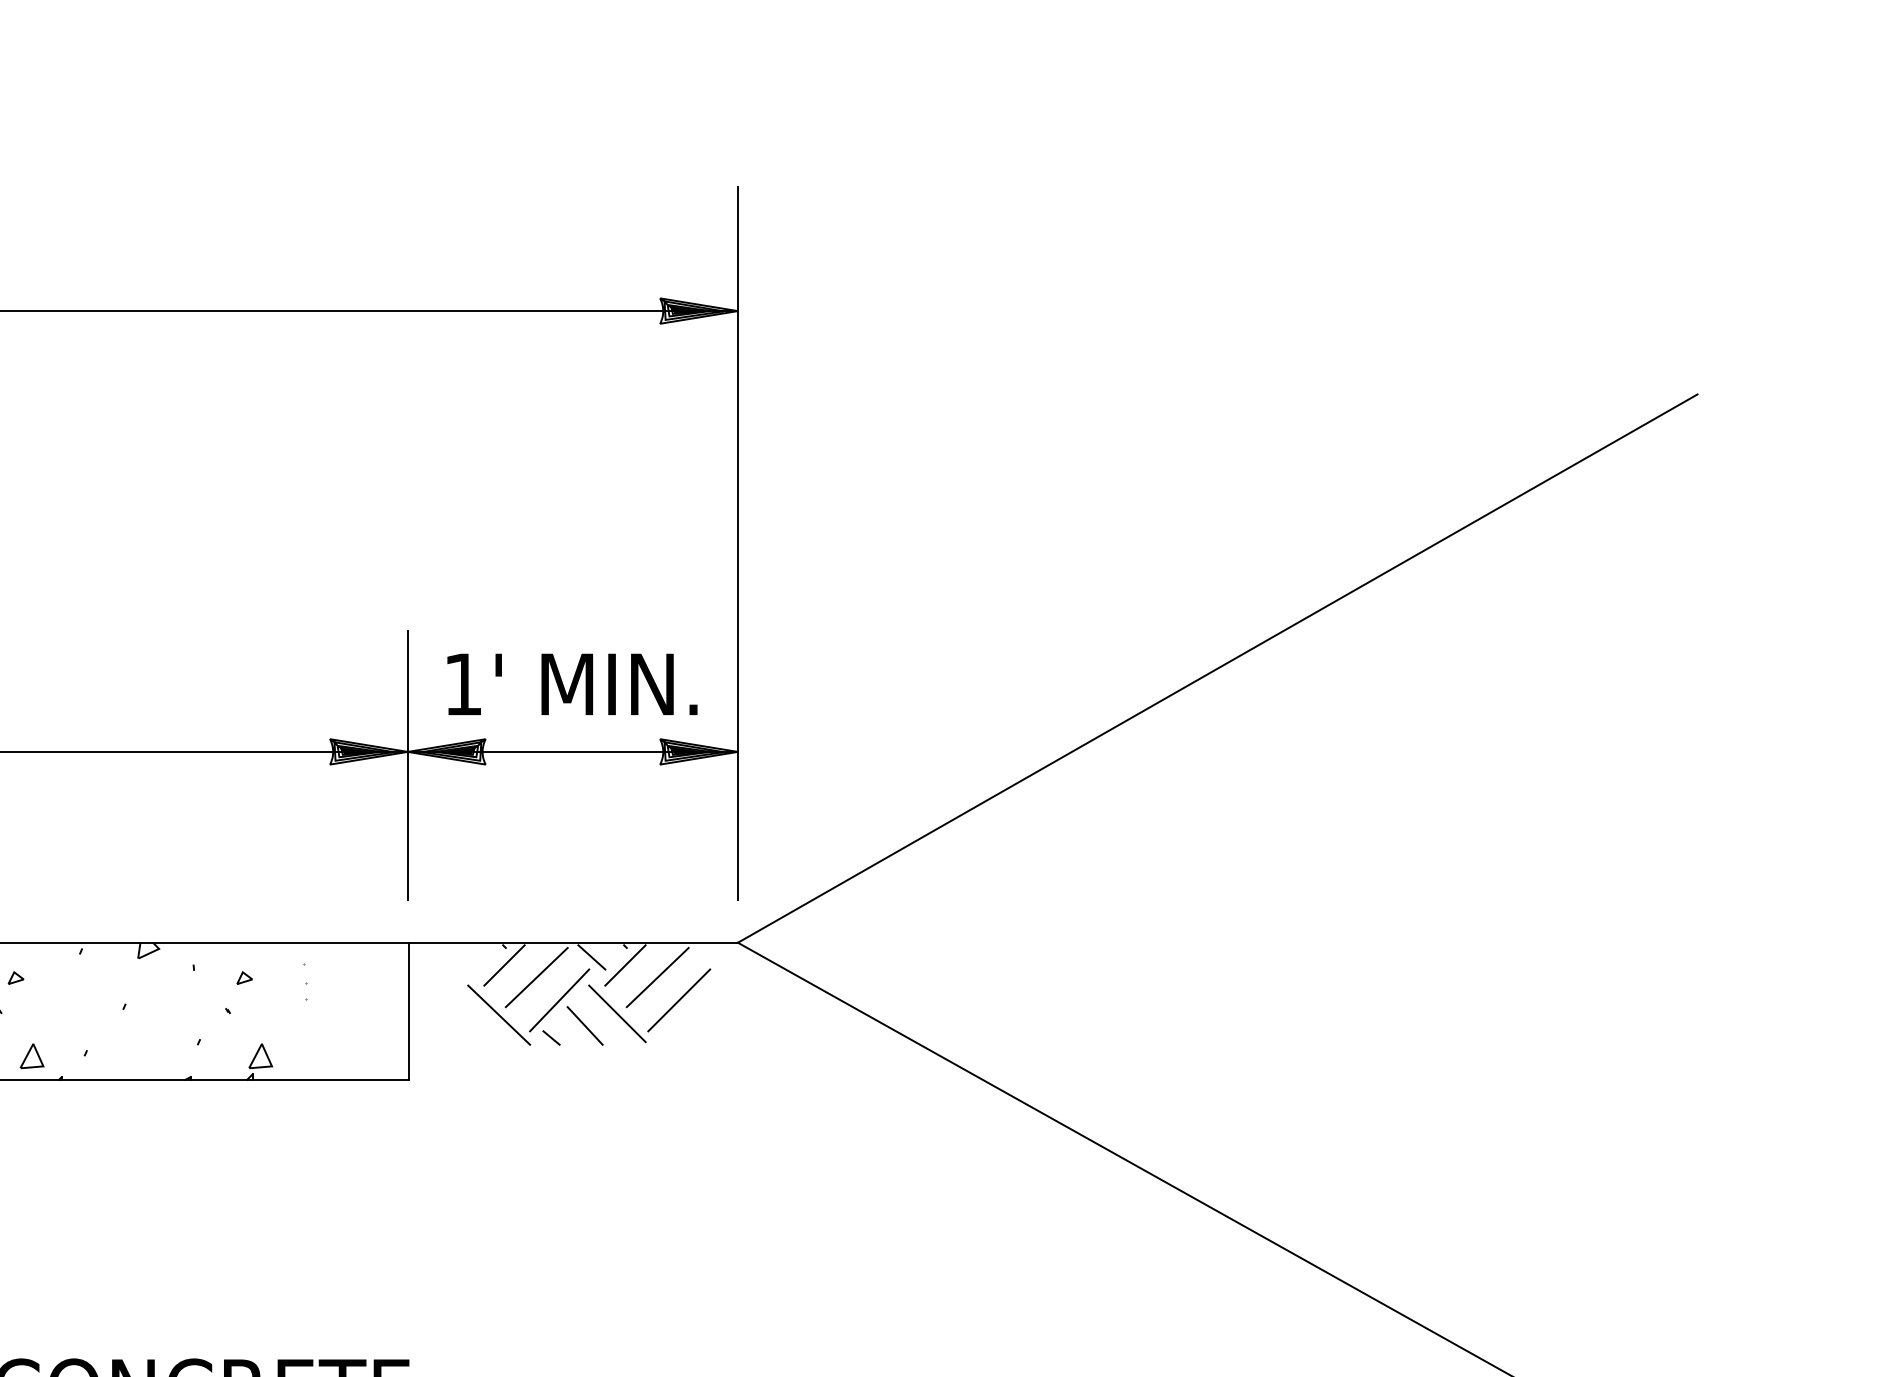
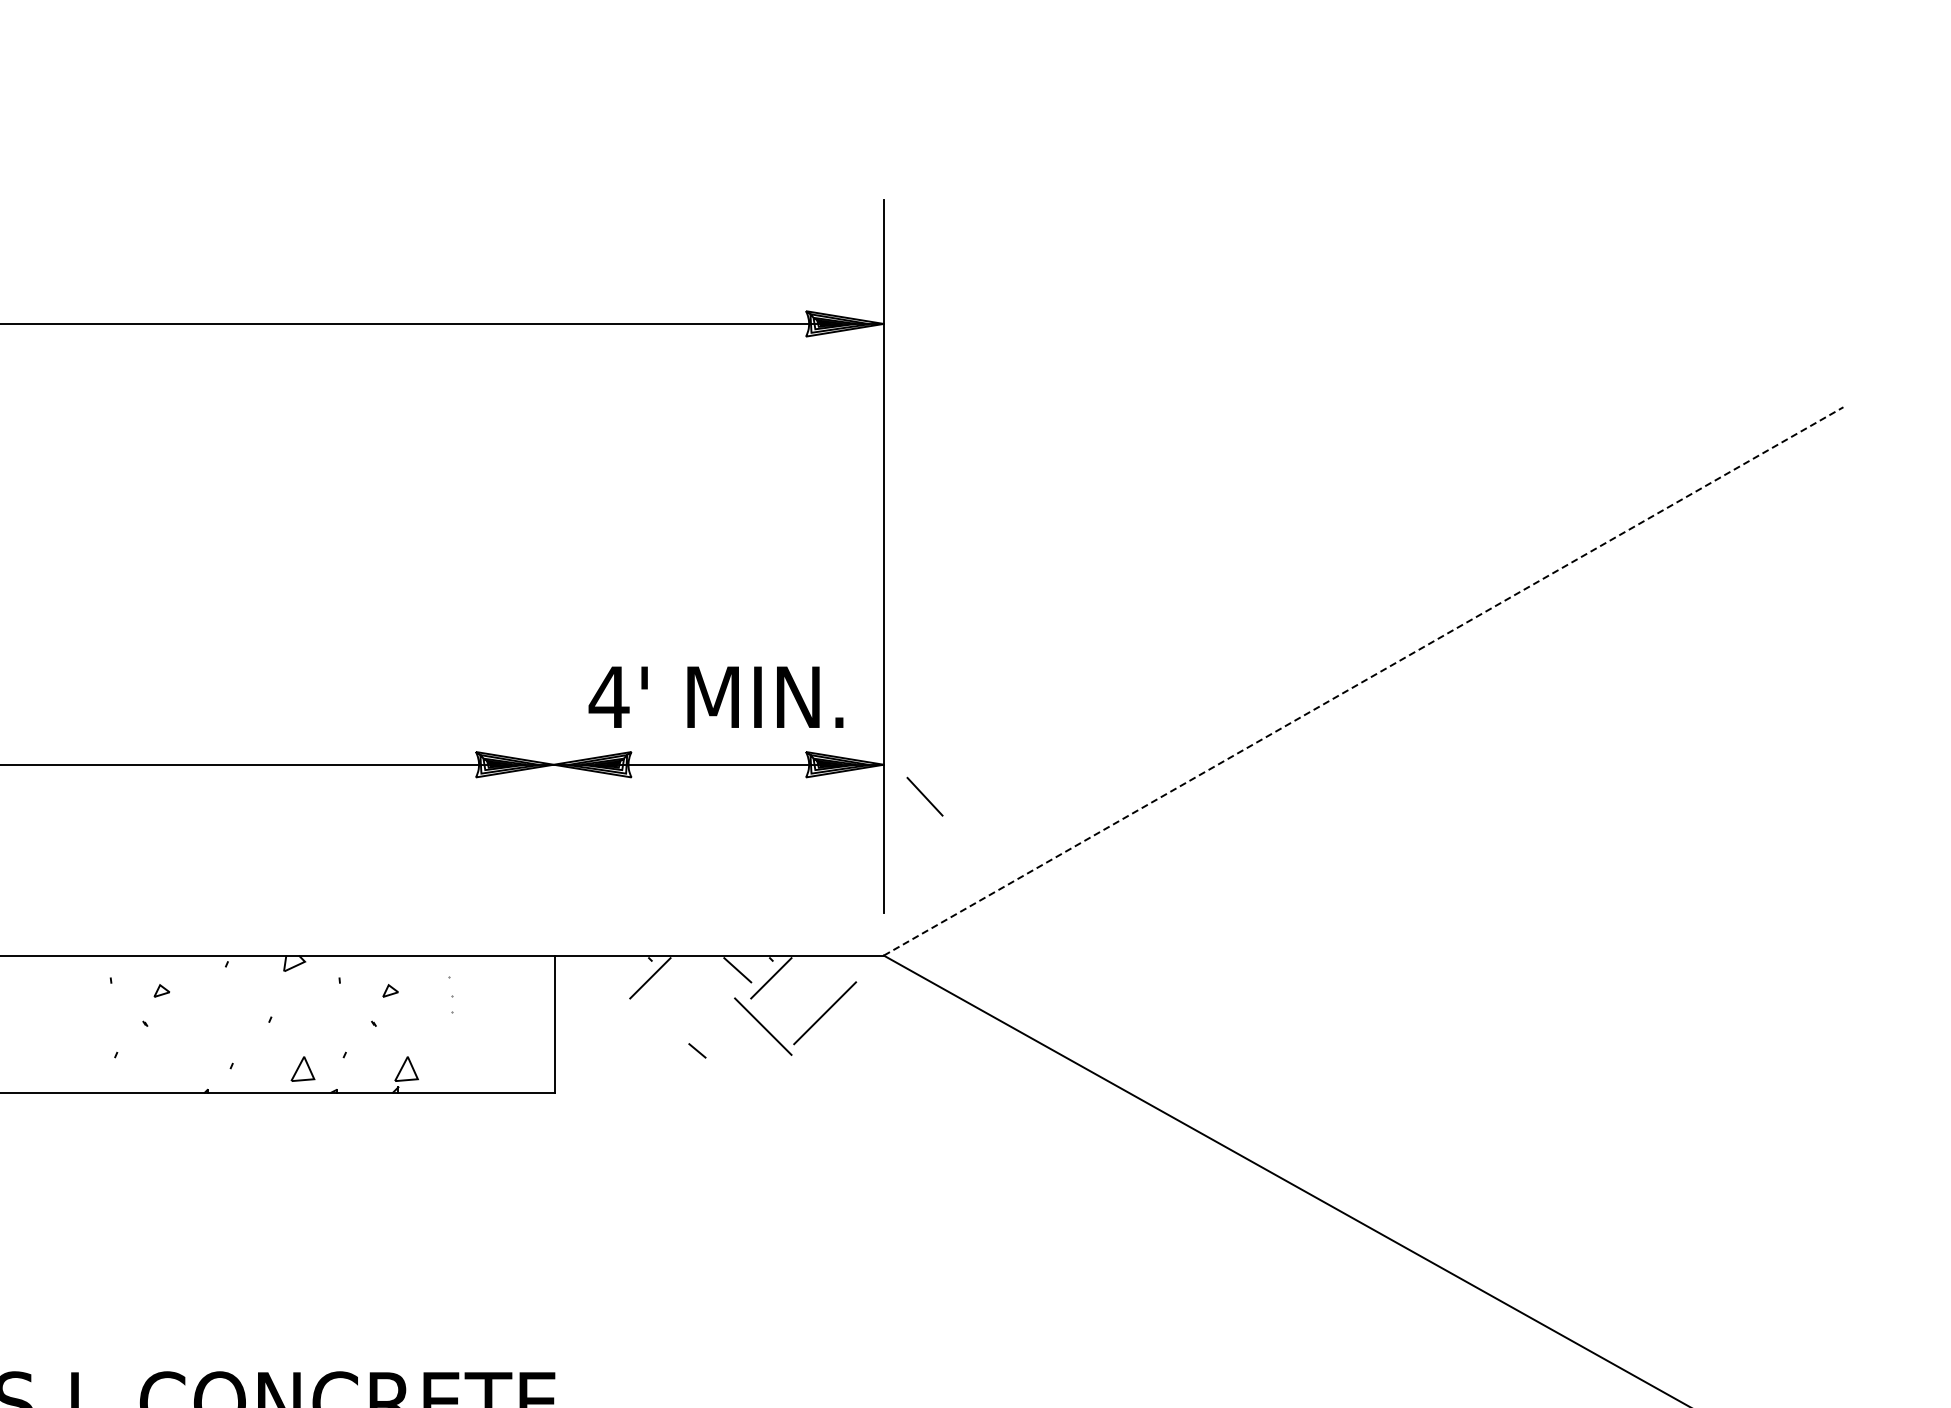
line: (1217, 668) -> (1363, 681), solid -> dashed
text: (462, 683) -> (608, 696), 1' -> 4'
line: (407, 764) -> (553, 777), removed
line: (536, 976) -> (682, 989), removed
line: (657, 976) -> (803, 989), removed
line: (559, 1000) -> (705, 1013), removed
line: (498, 1014) -> (644, 1027), removed
line: (584, 1025) -> (924, 796), moved
line: (29, 1053) -> (300, 1066), moved

